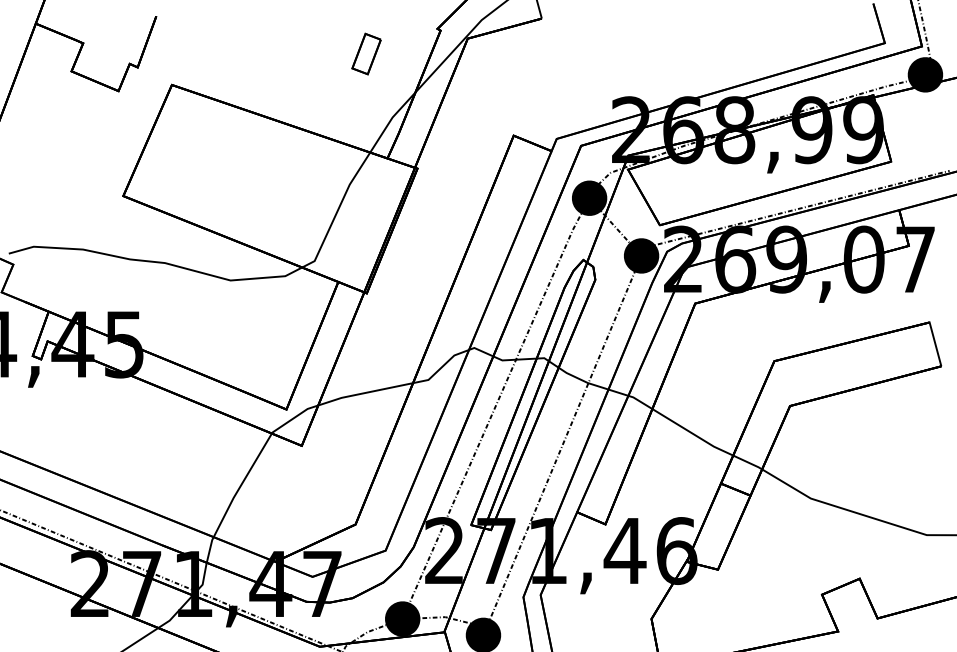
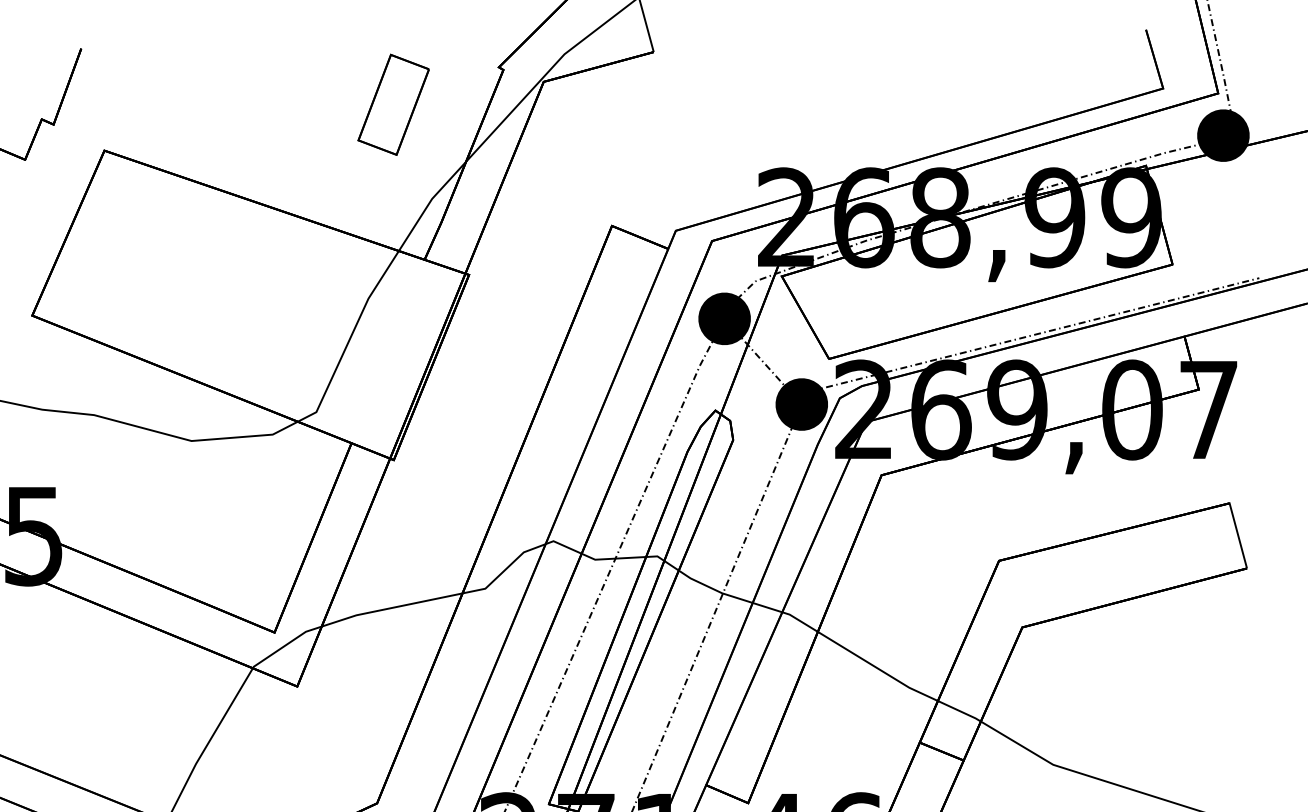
part: (366, 53) -> (393, 103), size x1.67

